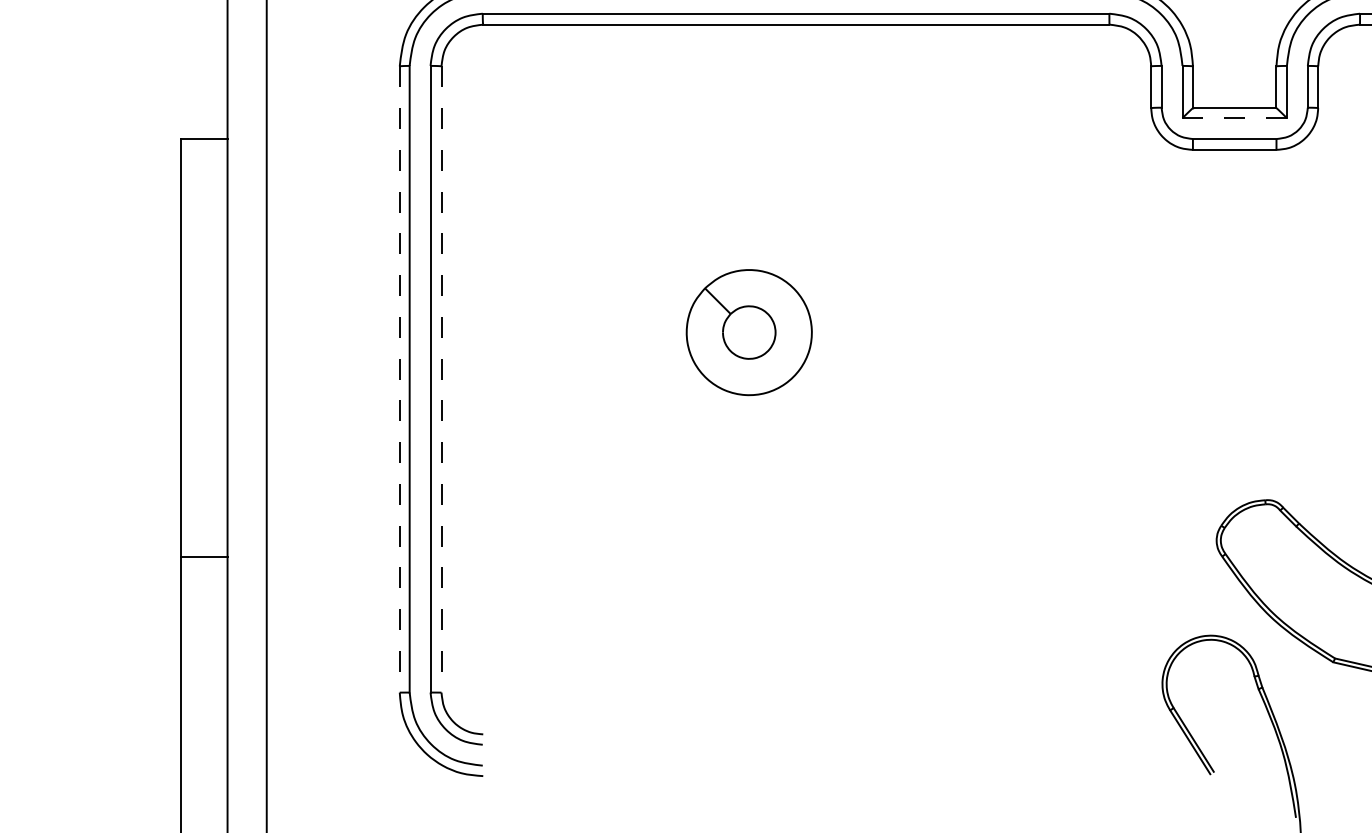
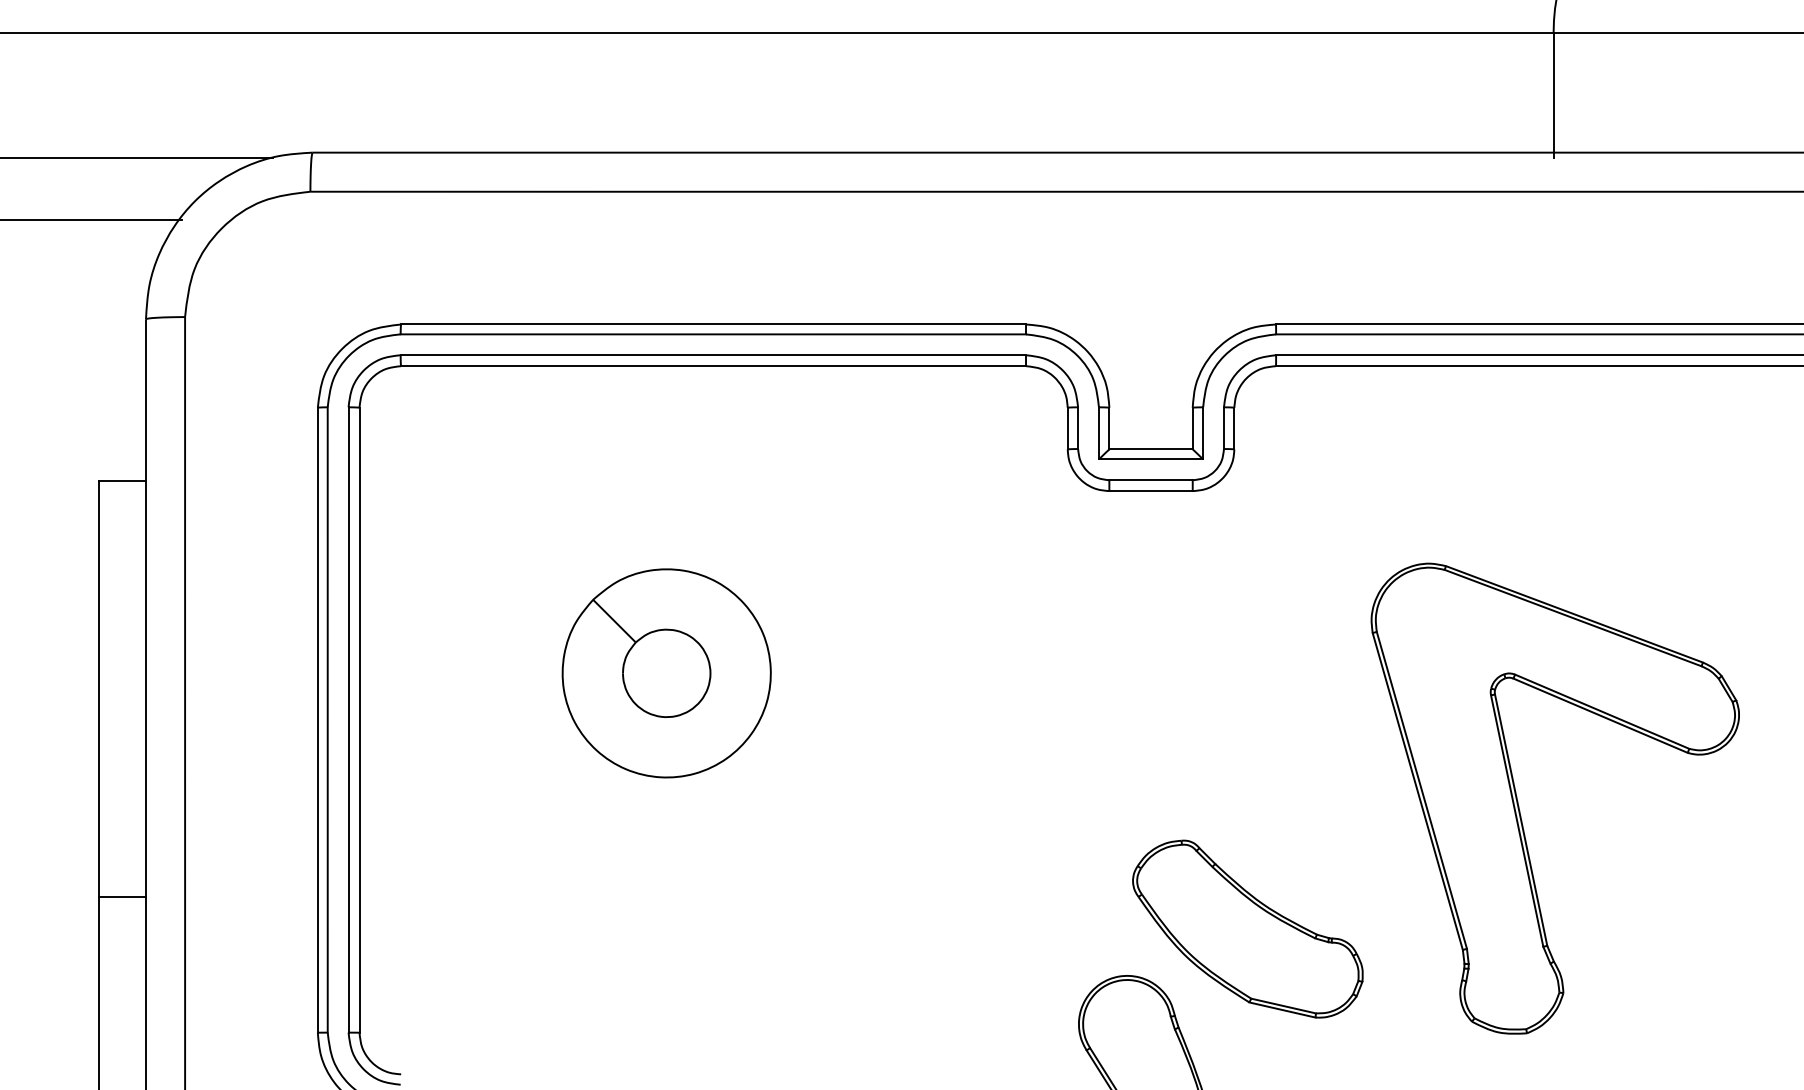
line: (1234, 118) -> (1150, 459), dashed -> solid
part: (749, 332) -> (666, 673), size x1.67
line: (399, 379) -> (317, 720), dashed -> solid
line: (441, 379) -> (359, 720), dashed -> solid

